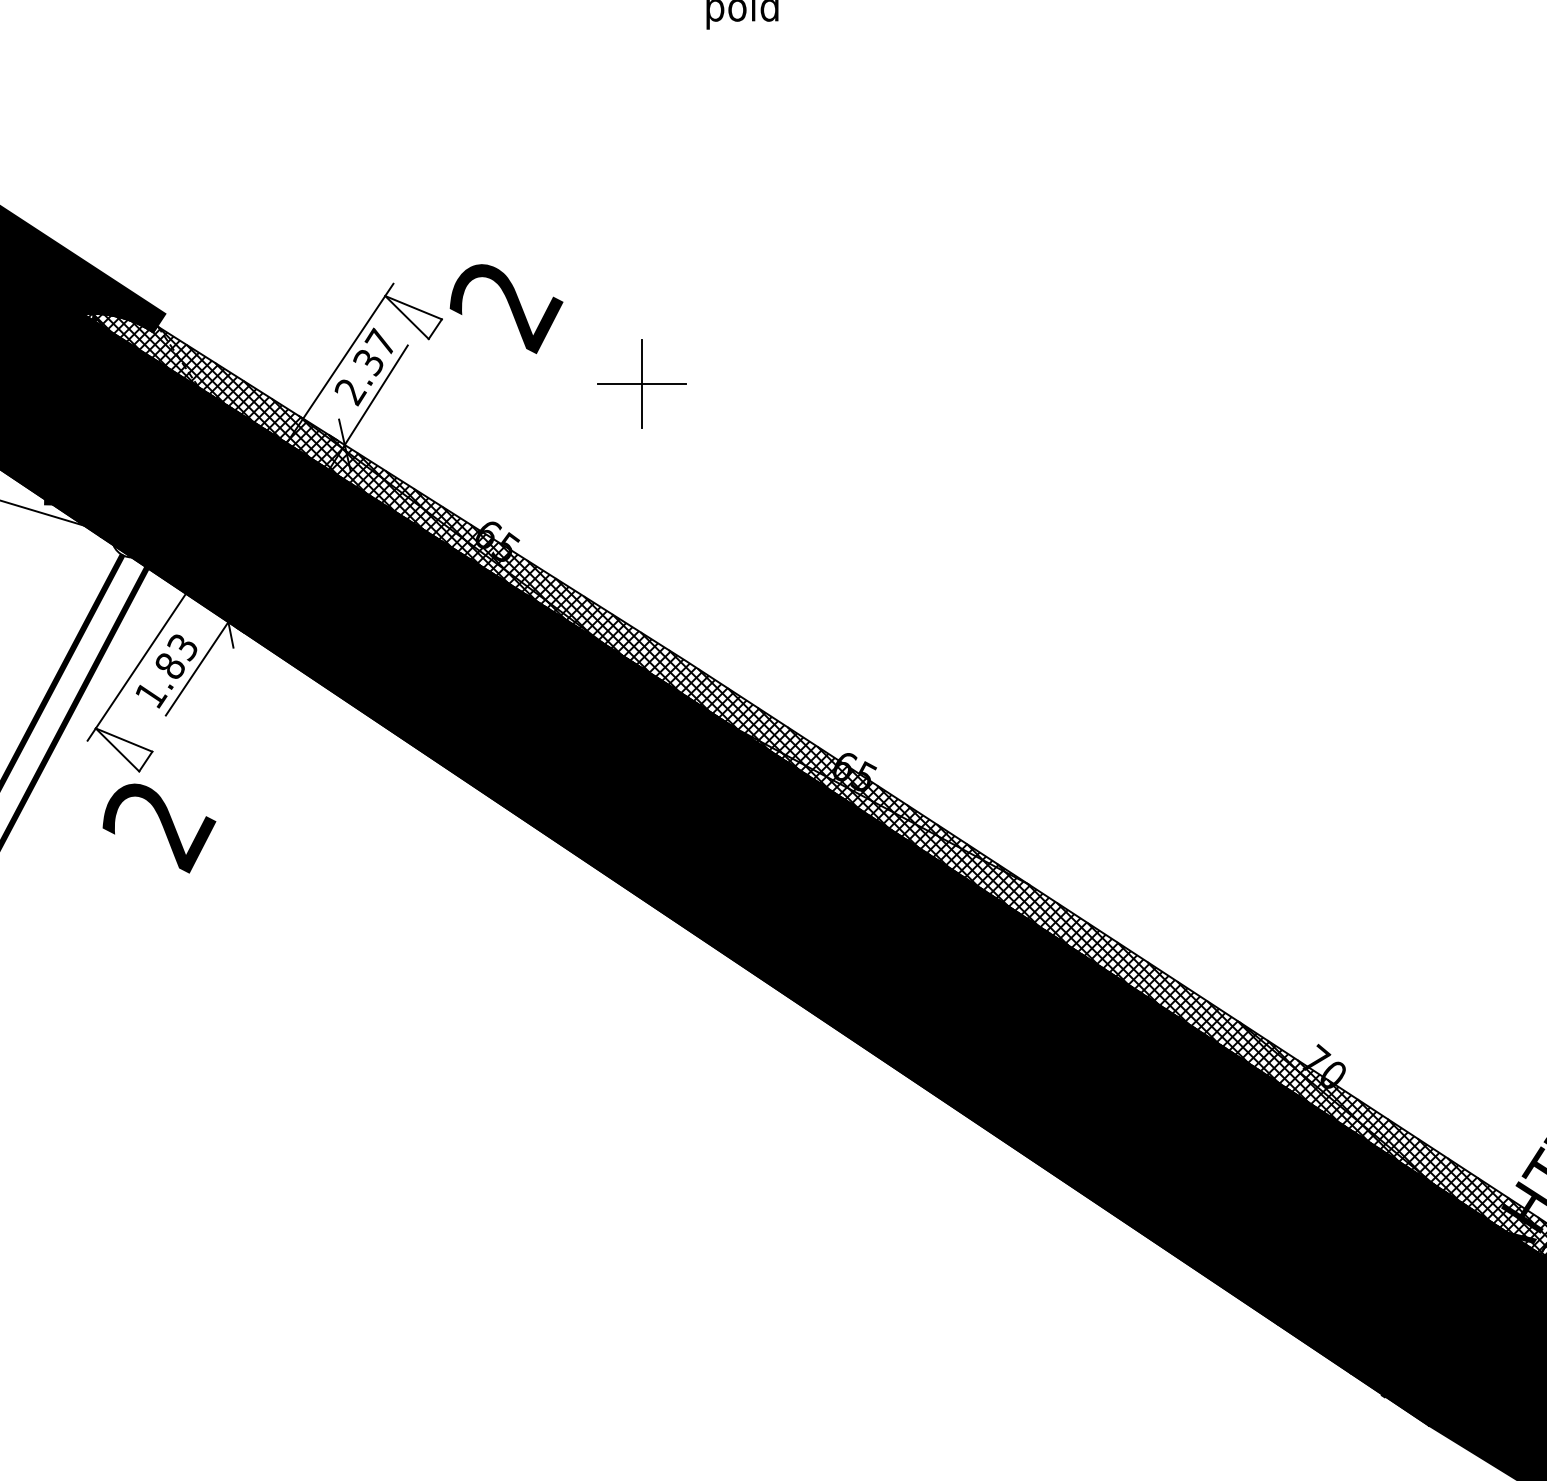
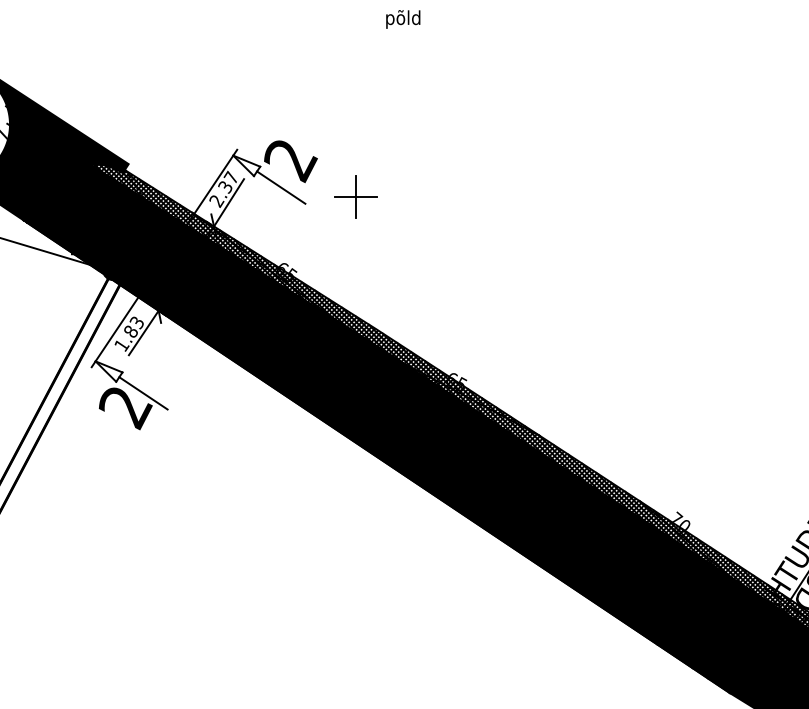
line: (486, 363) -> (281, 187), added
line: (196, 795) -> (143, 393), added

